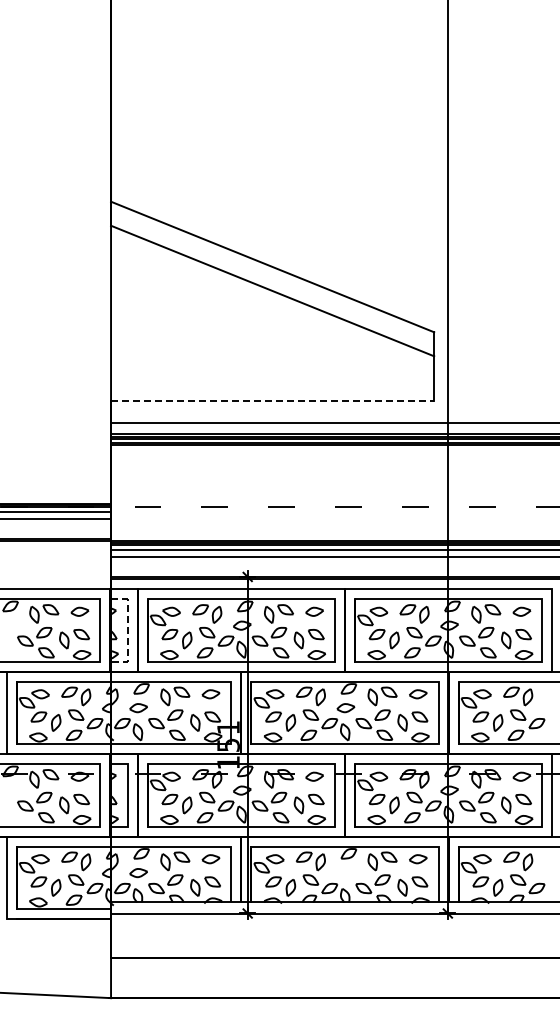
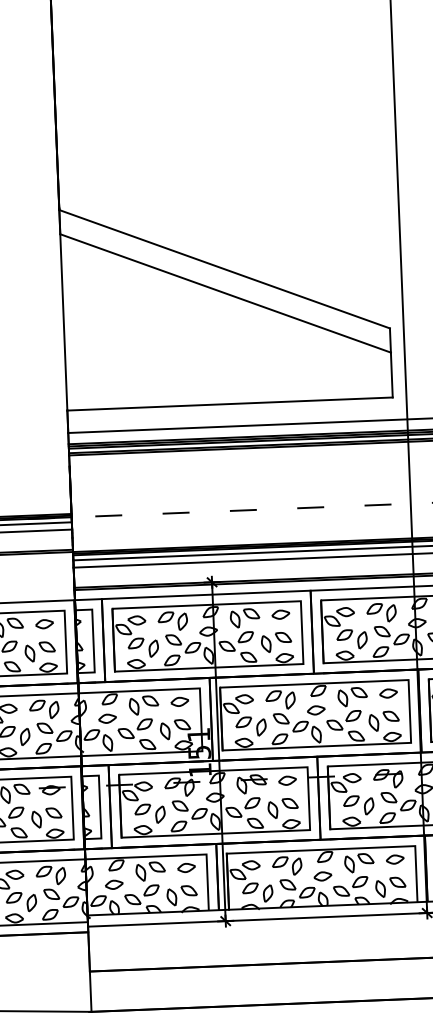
line: (272, 400) -> (229, 403), dashed -> solid
line: (127, 630) -> (93, 641), dashed -> solid
part: (345, 873) -> (322, 876), added

